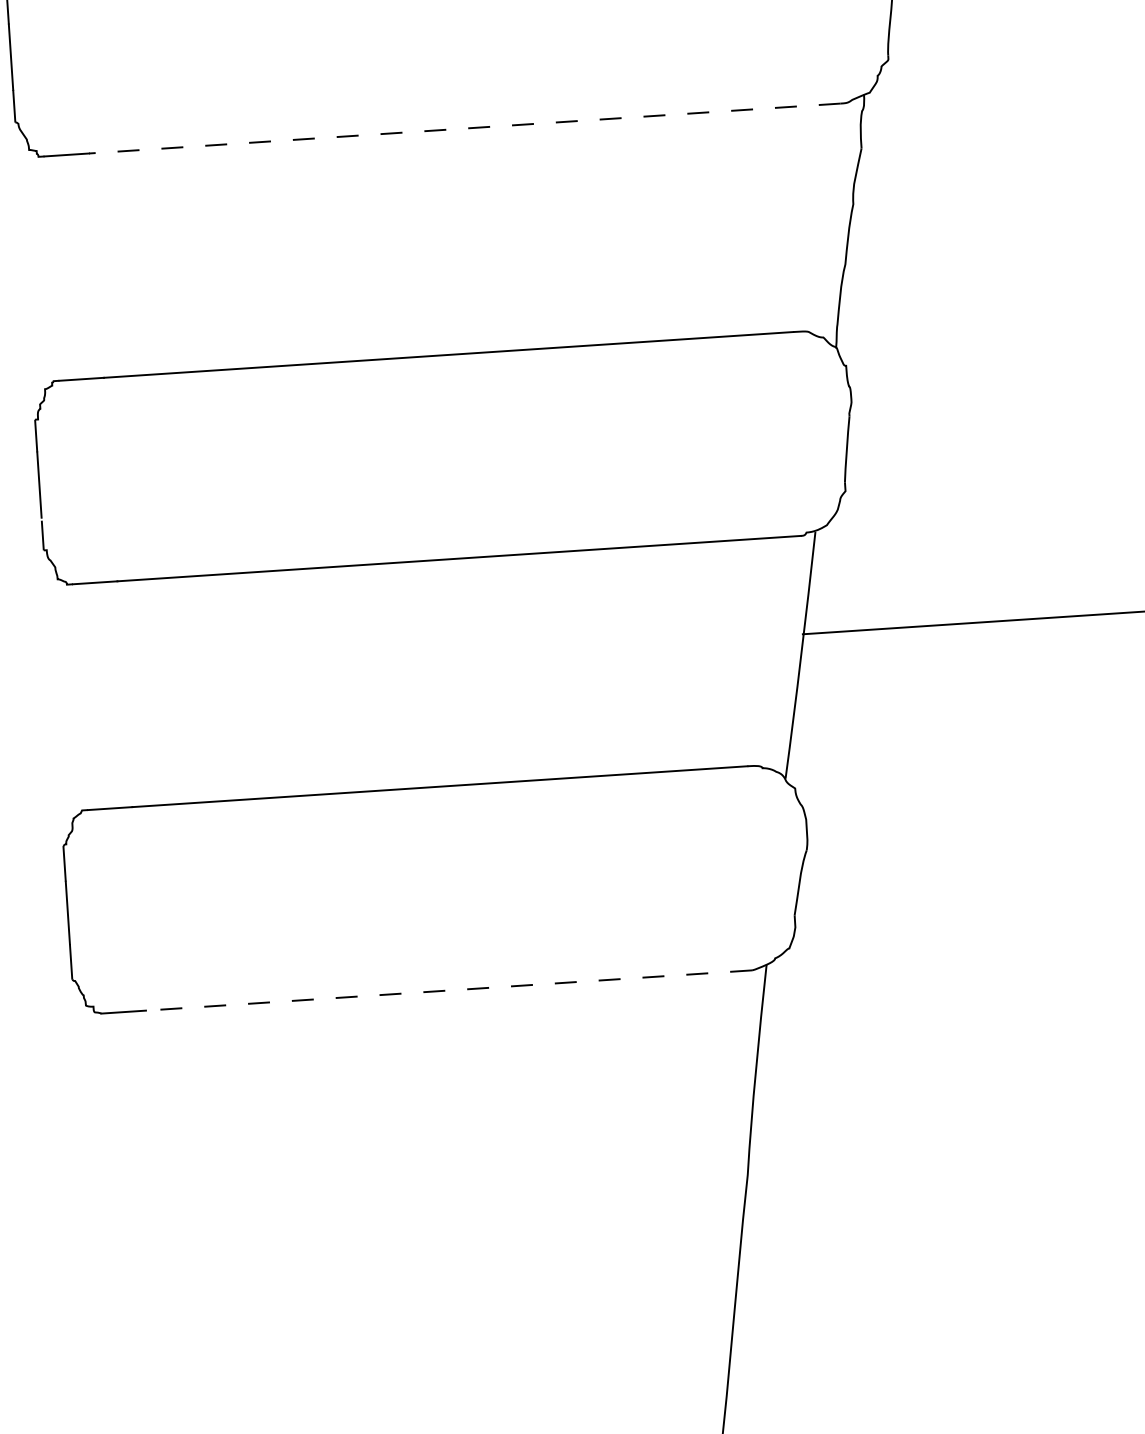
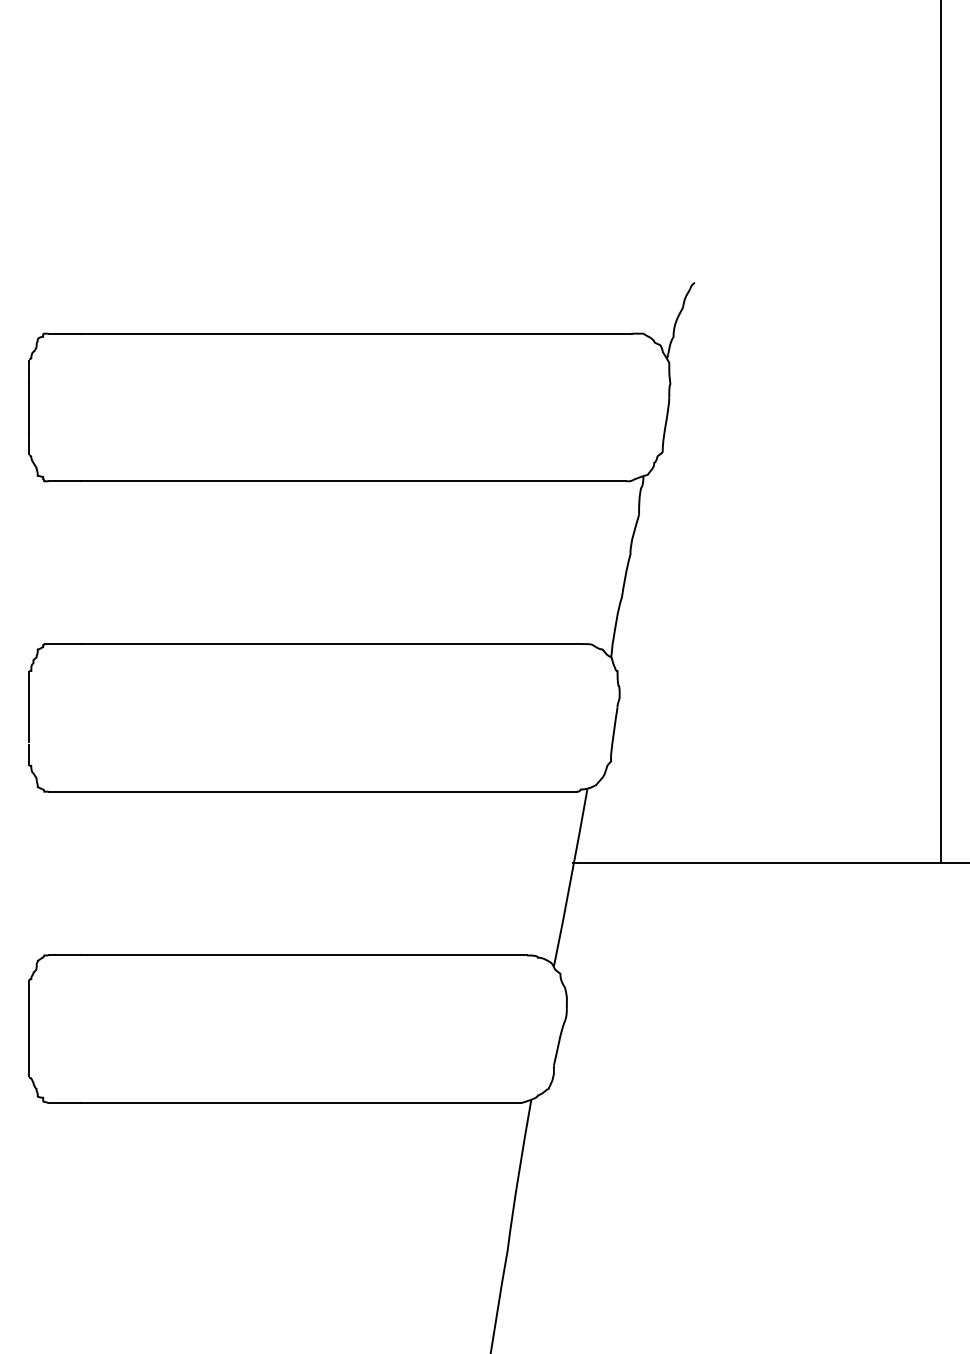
line: (464, 128) -> (353, 481), dashed -> solid
line: (448, 991) -> (300, 1103), dashed -> solid

